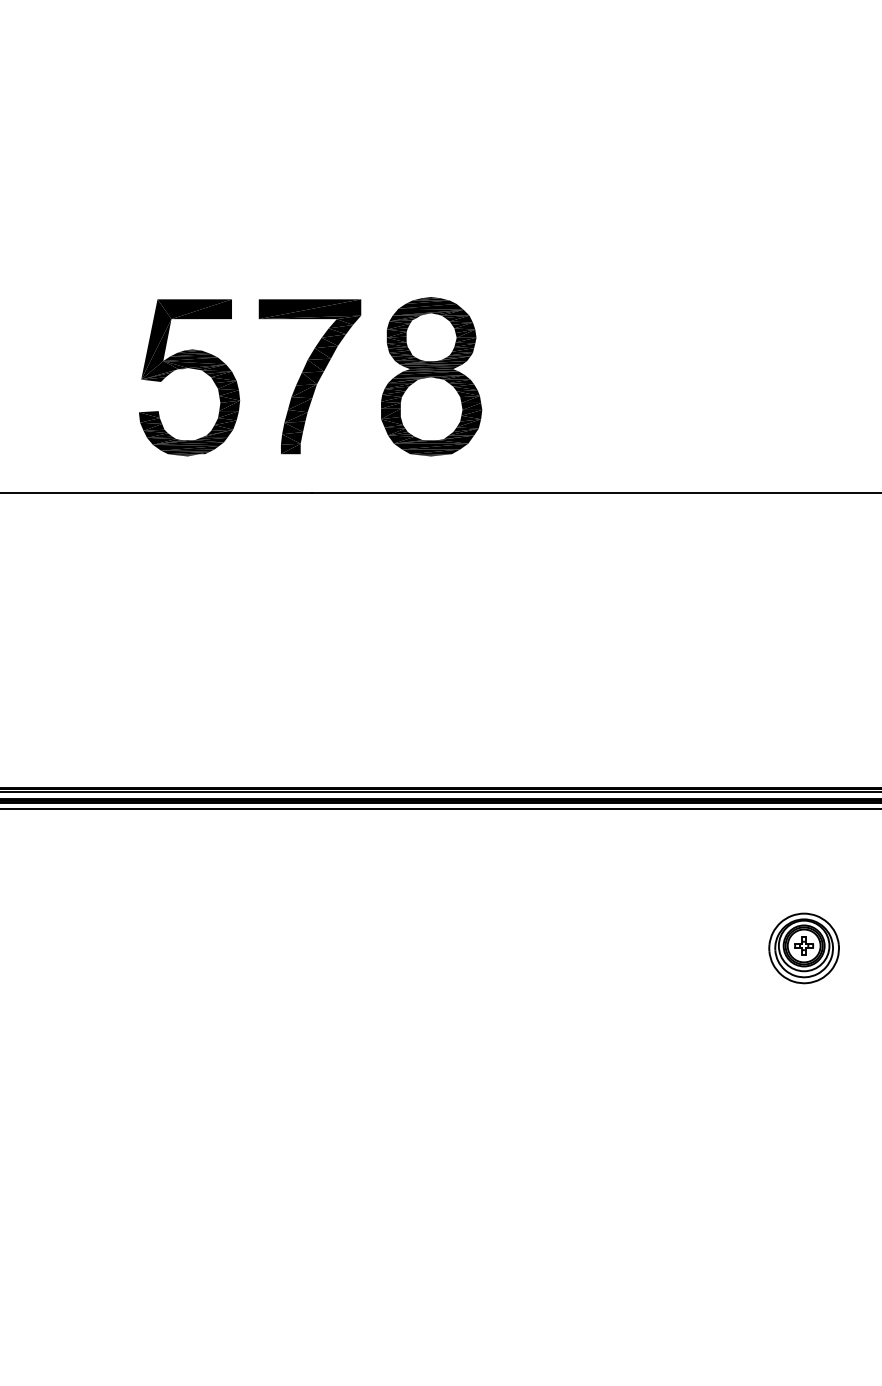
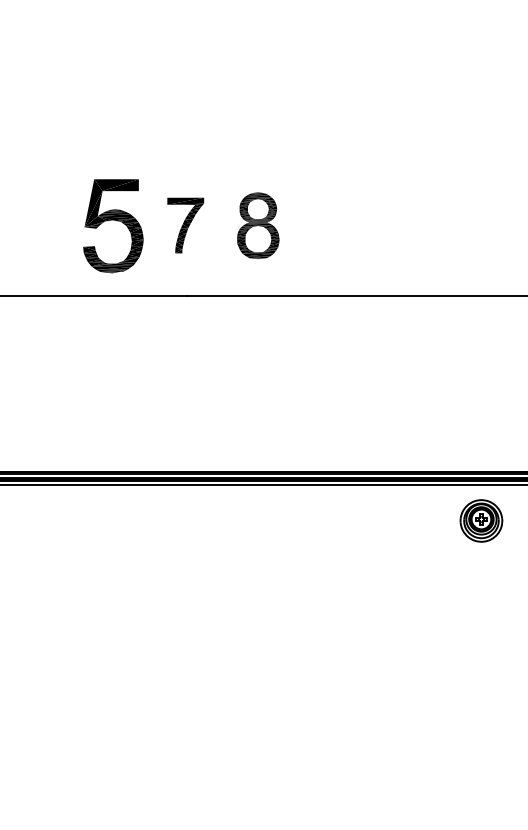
part: (309, 376) -> (185, 225), size x0.6
part: (431, 376) -> (258, 225), size x0.7
part: (804, 947) -> (481, 520), moved

